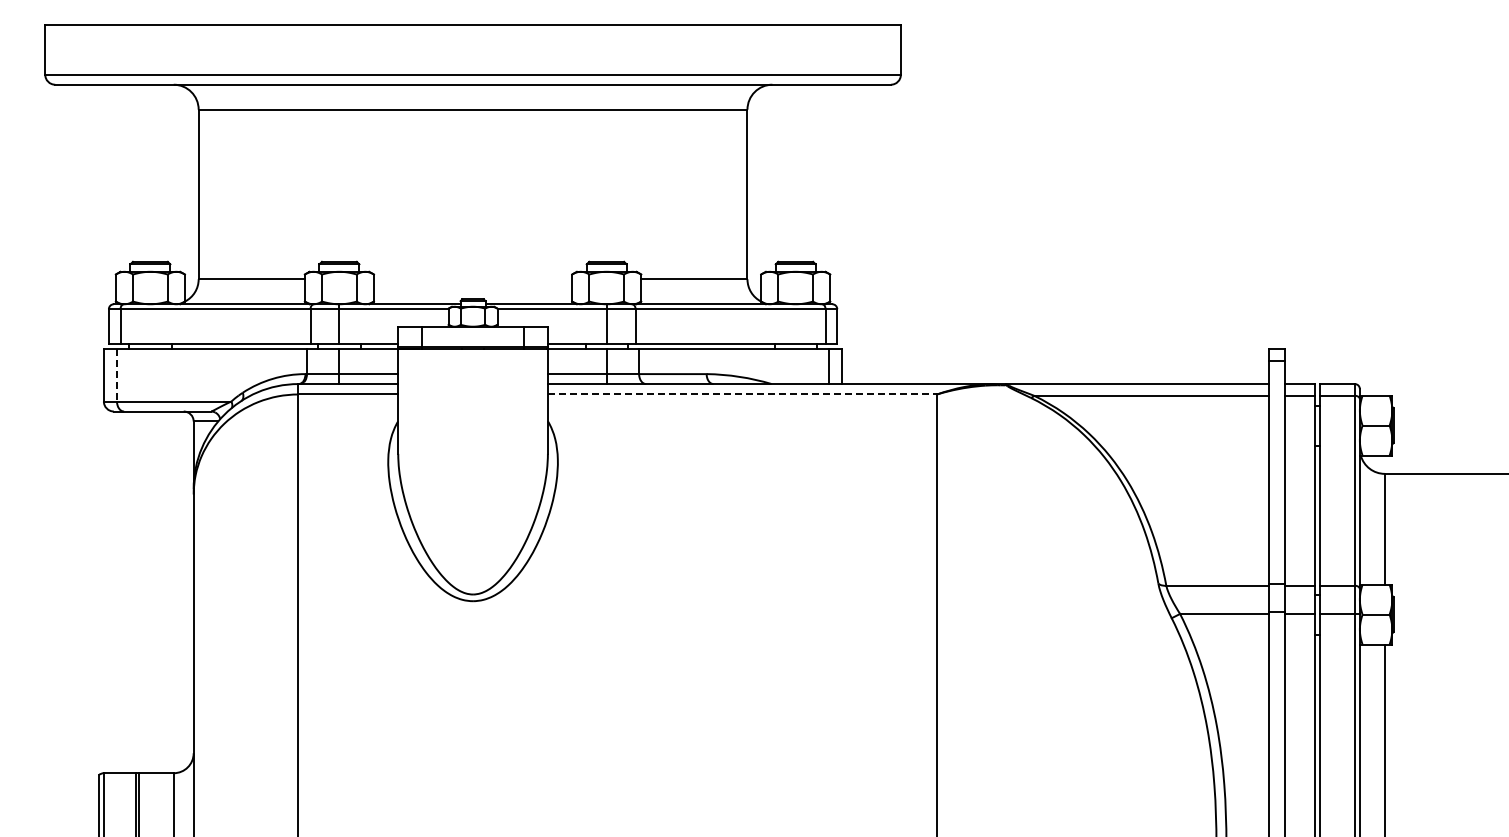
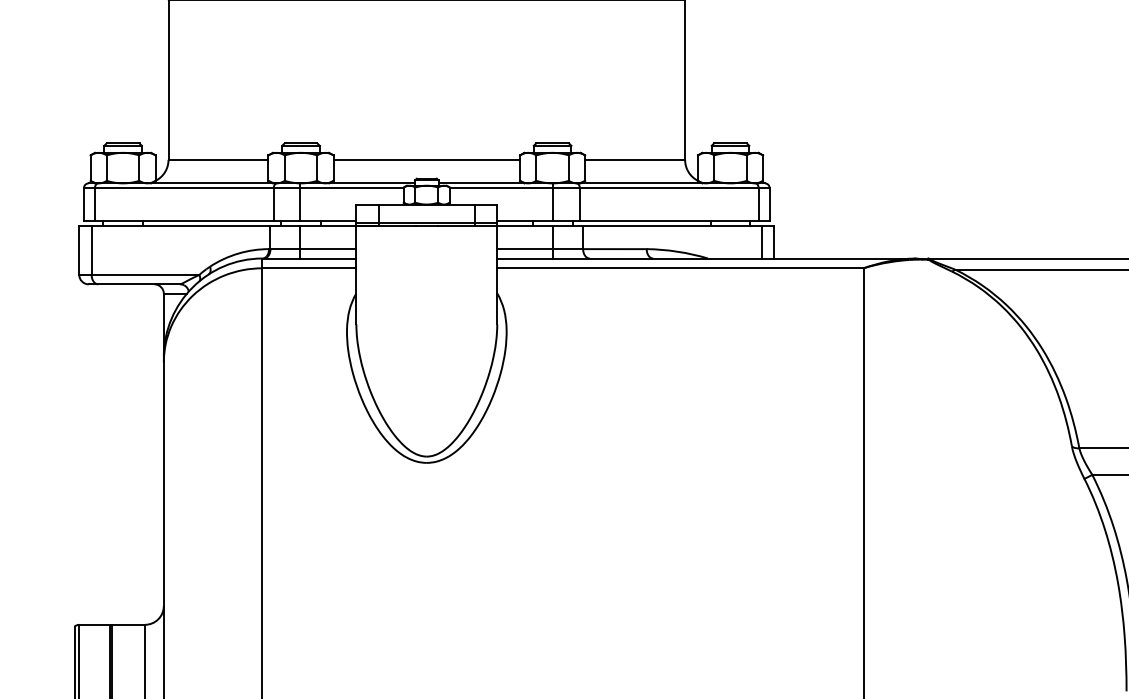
line: (473, 279) -> (427, 160), added
line: (117, 375) -> (92, 250), dashed -> solid
line: (742, 394) -> (680, 268), dashed -> solid

